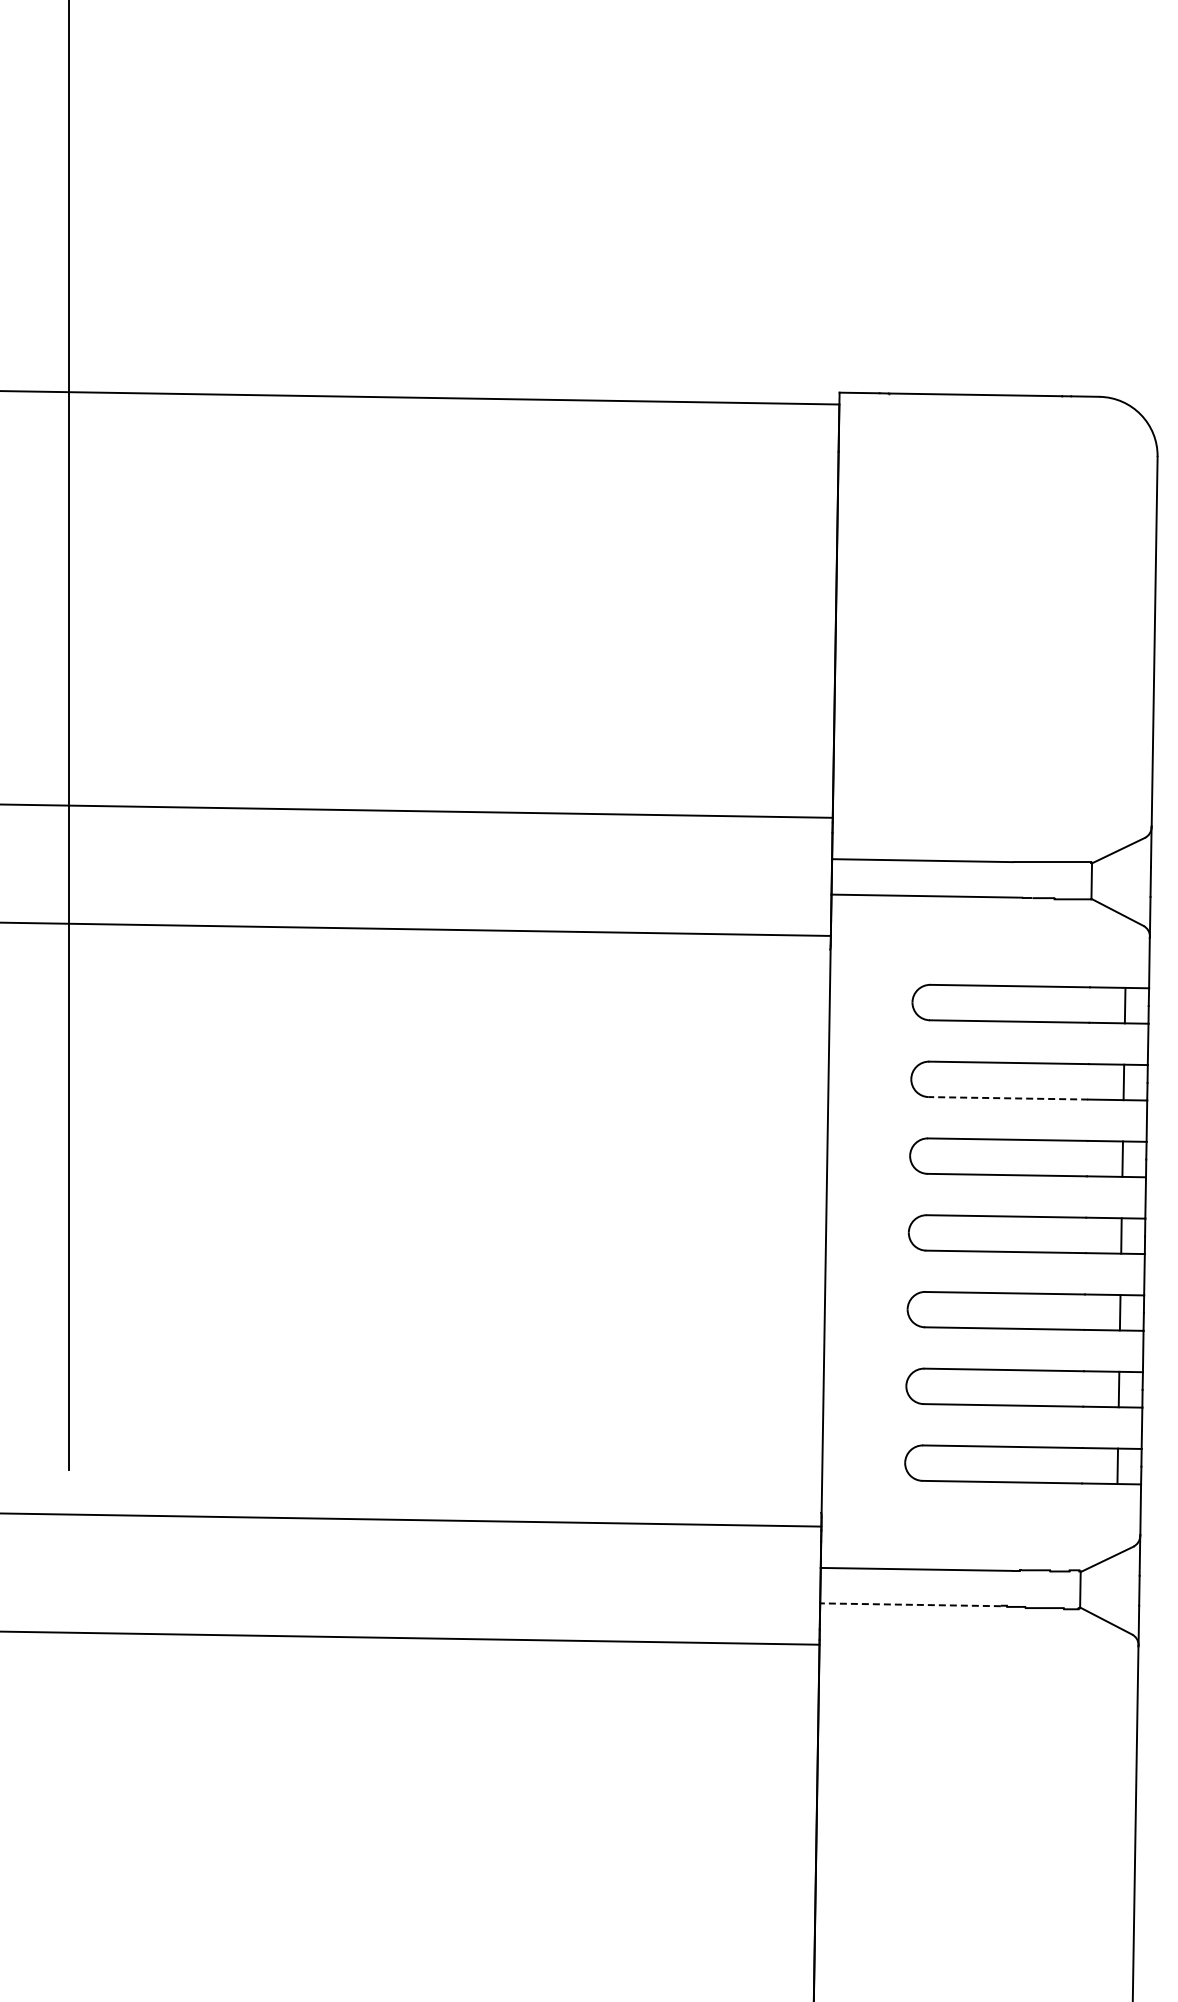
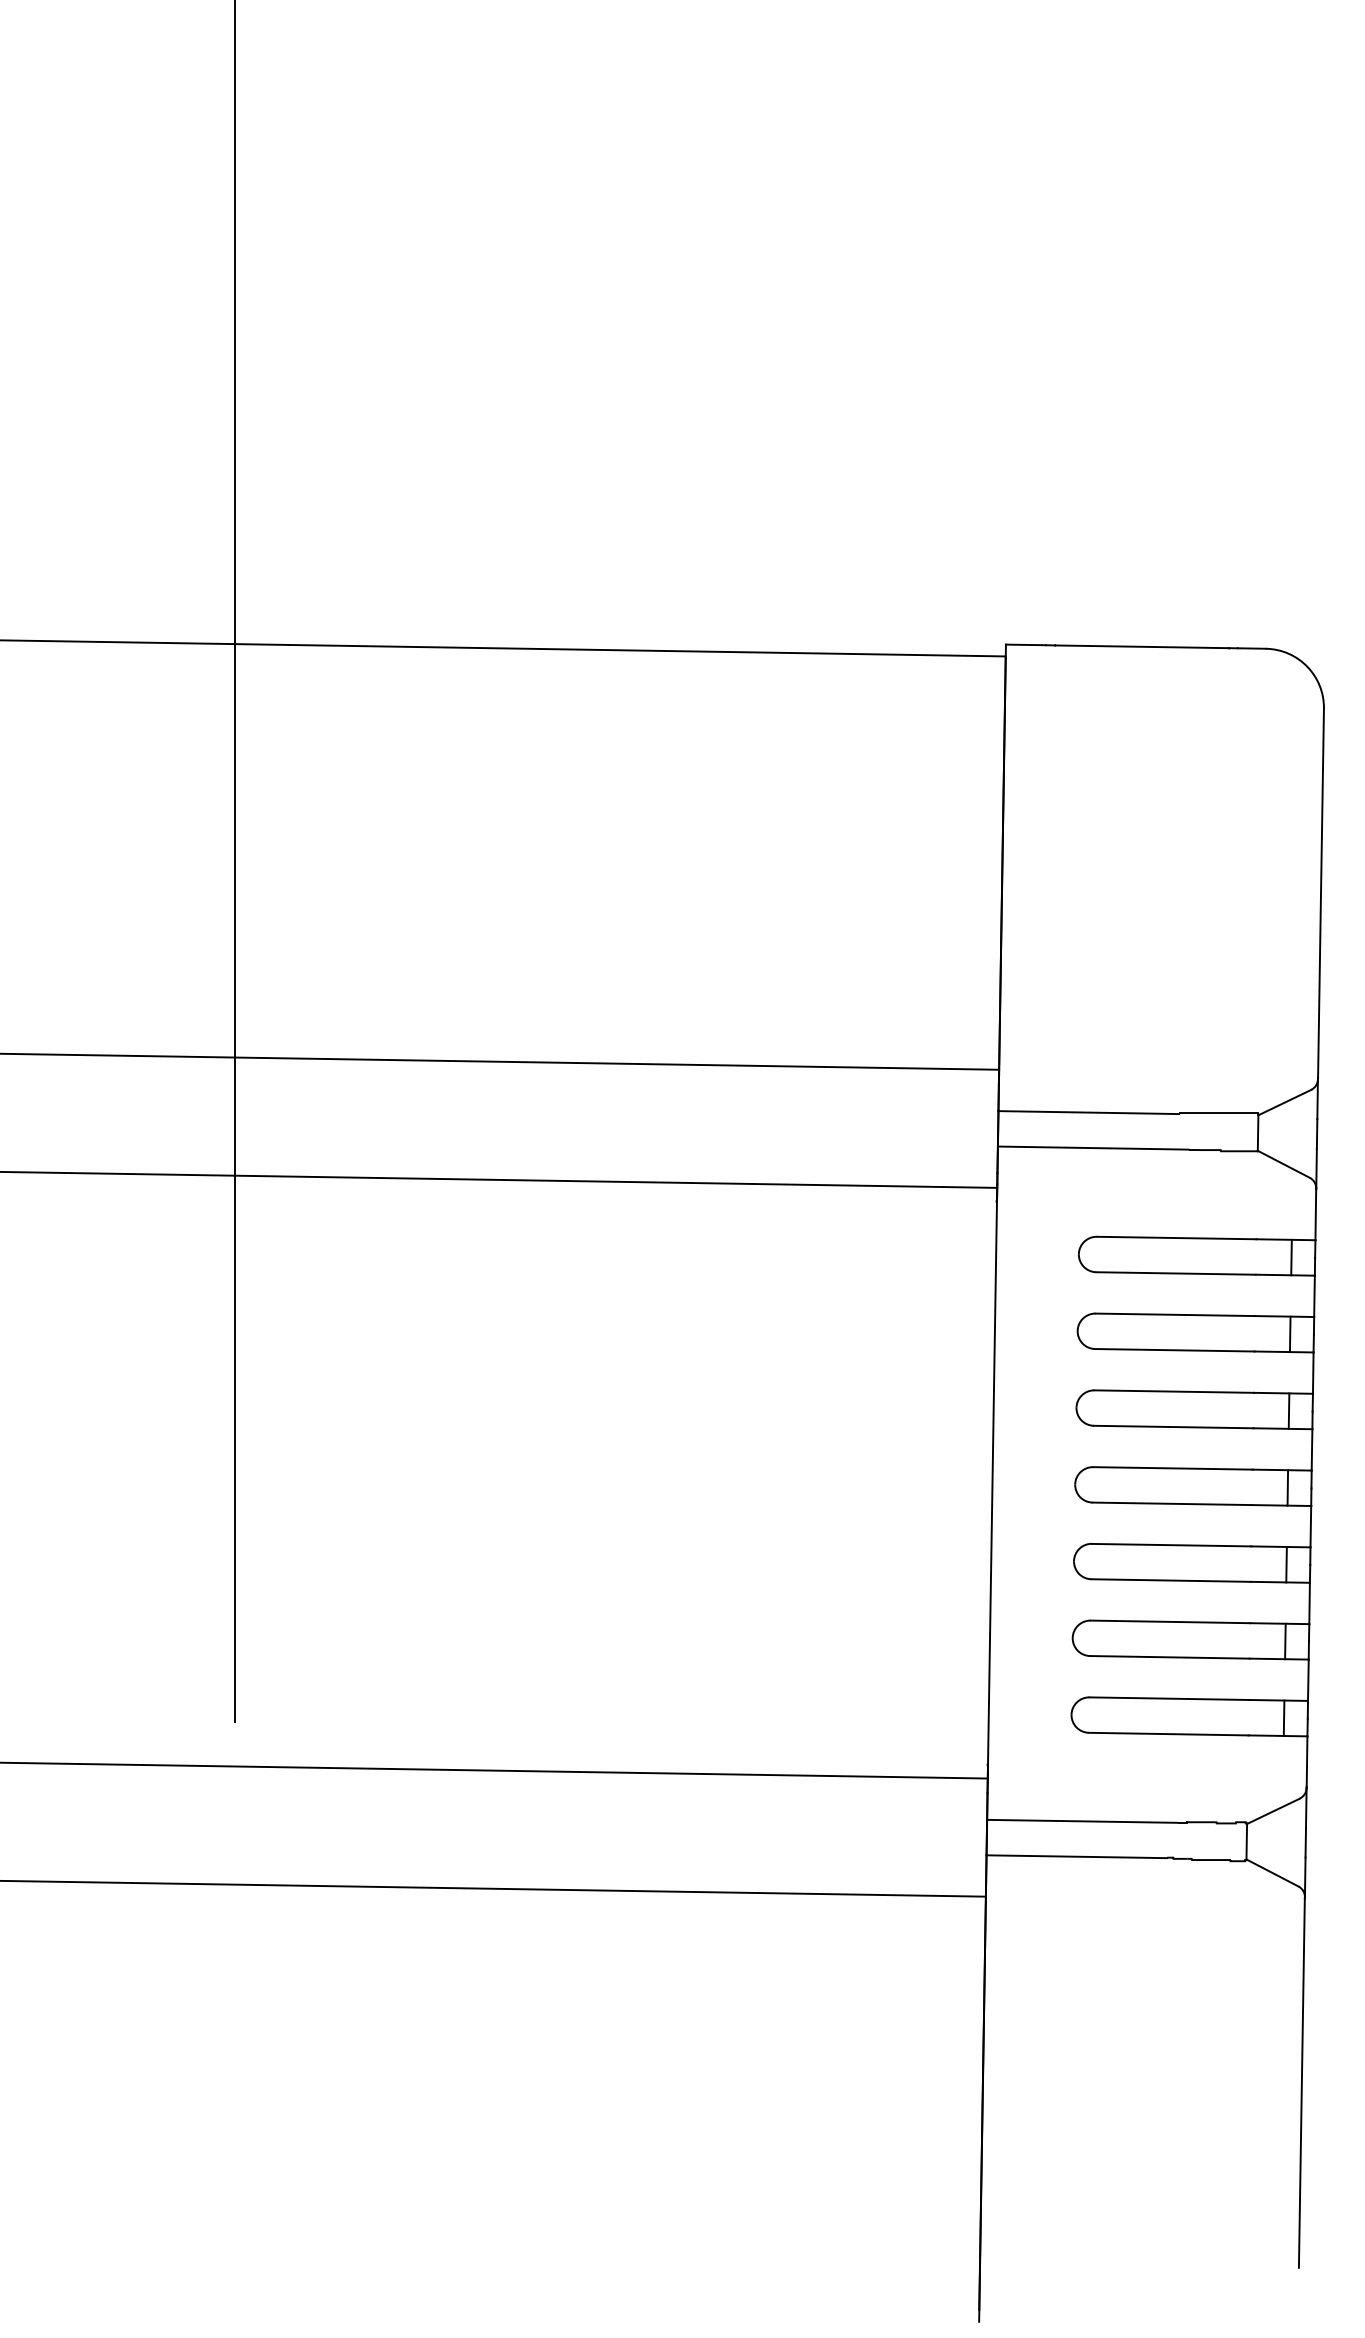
line: (1008, 1098) -> (1174, 1350), dashed -> solid
line: (910, 1604) -> (1076, 1856), dashed -> solid

